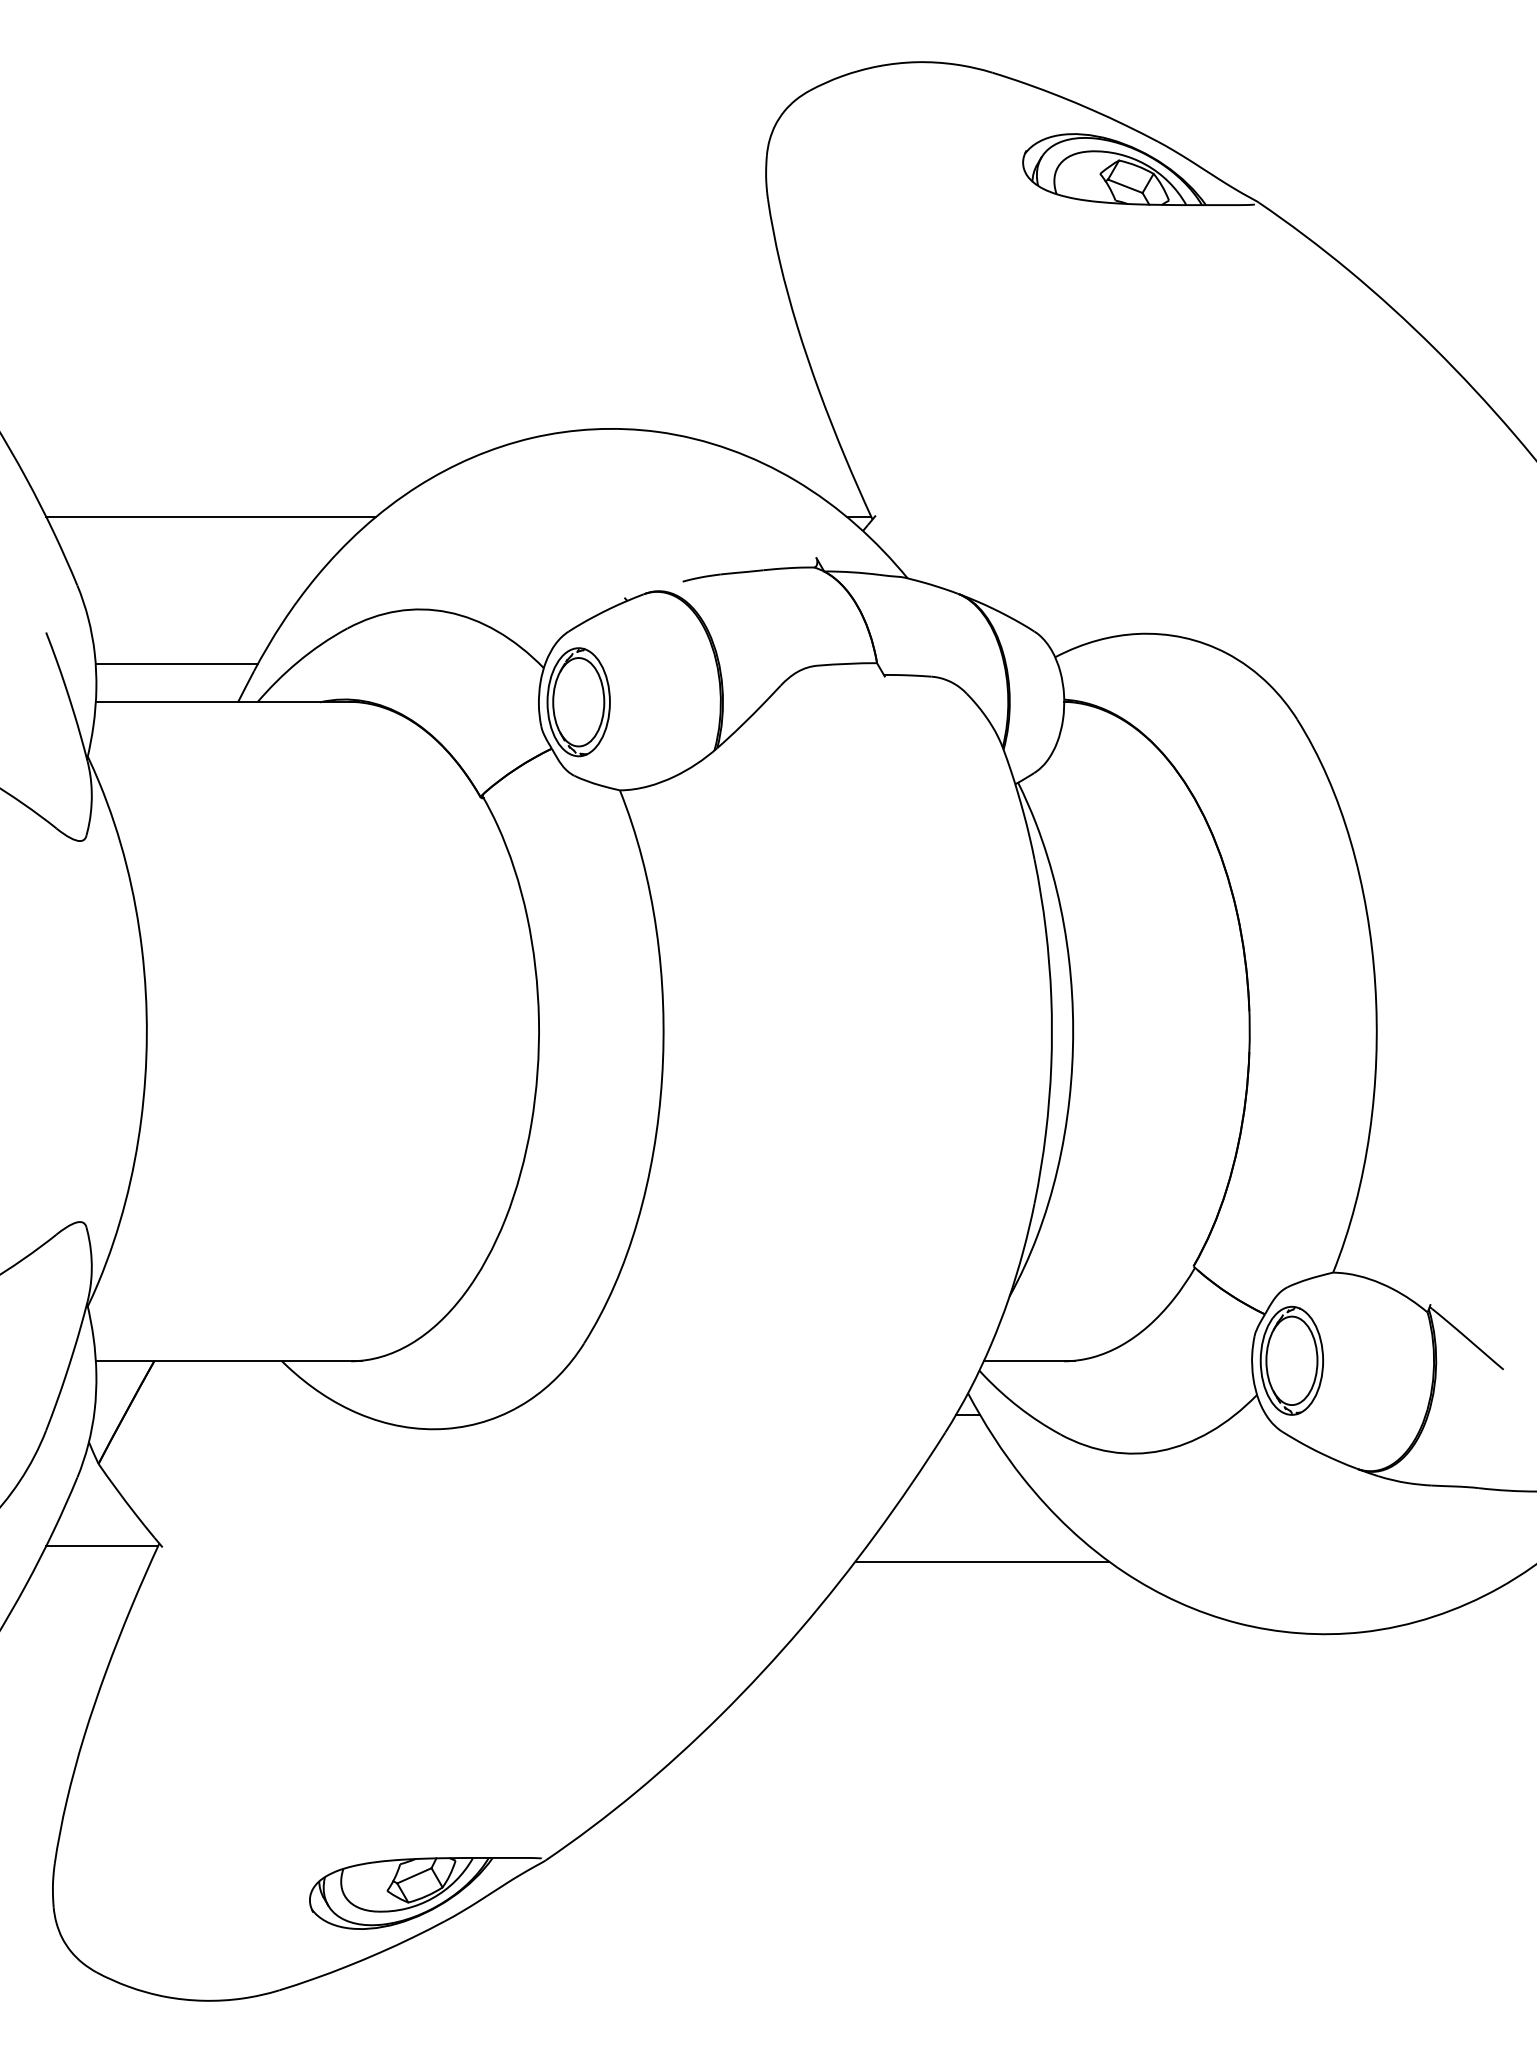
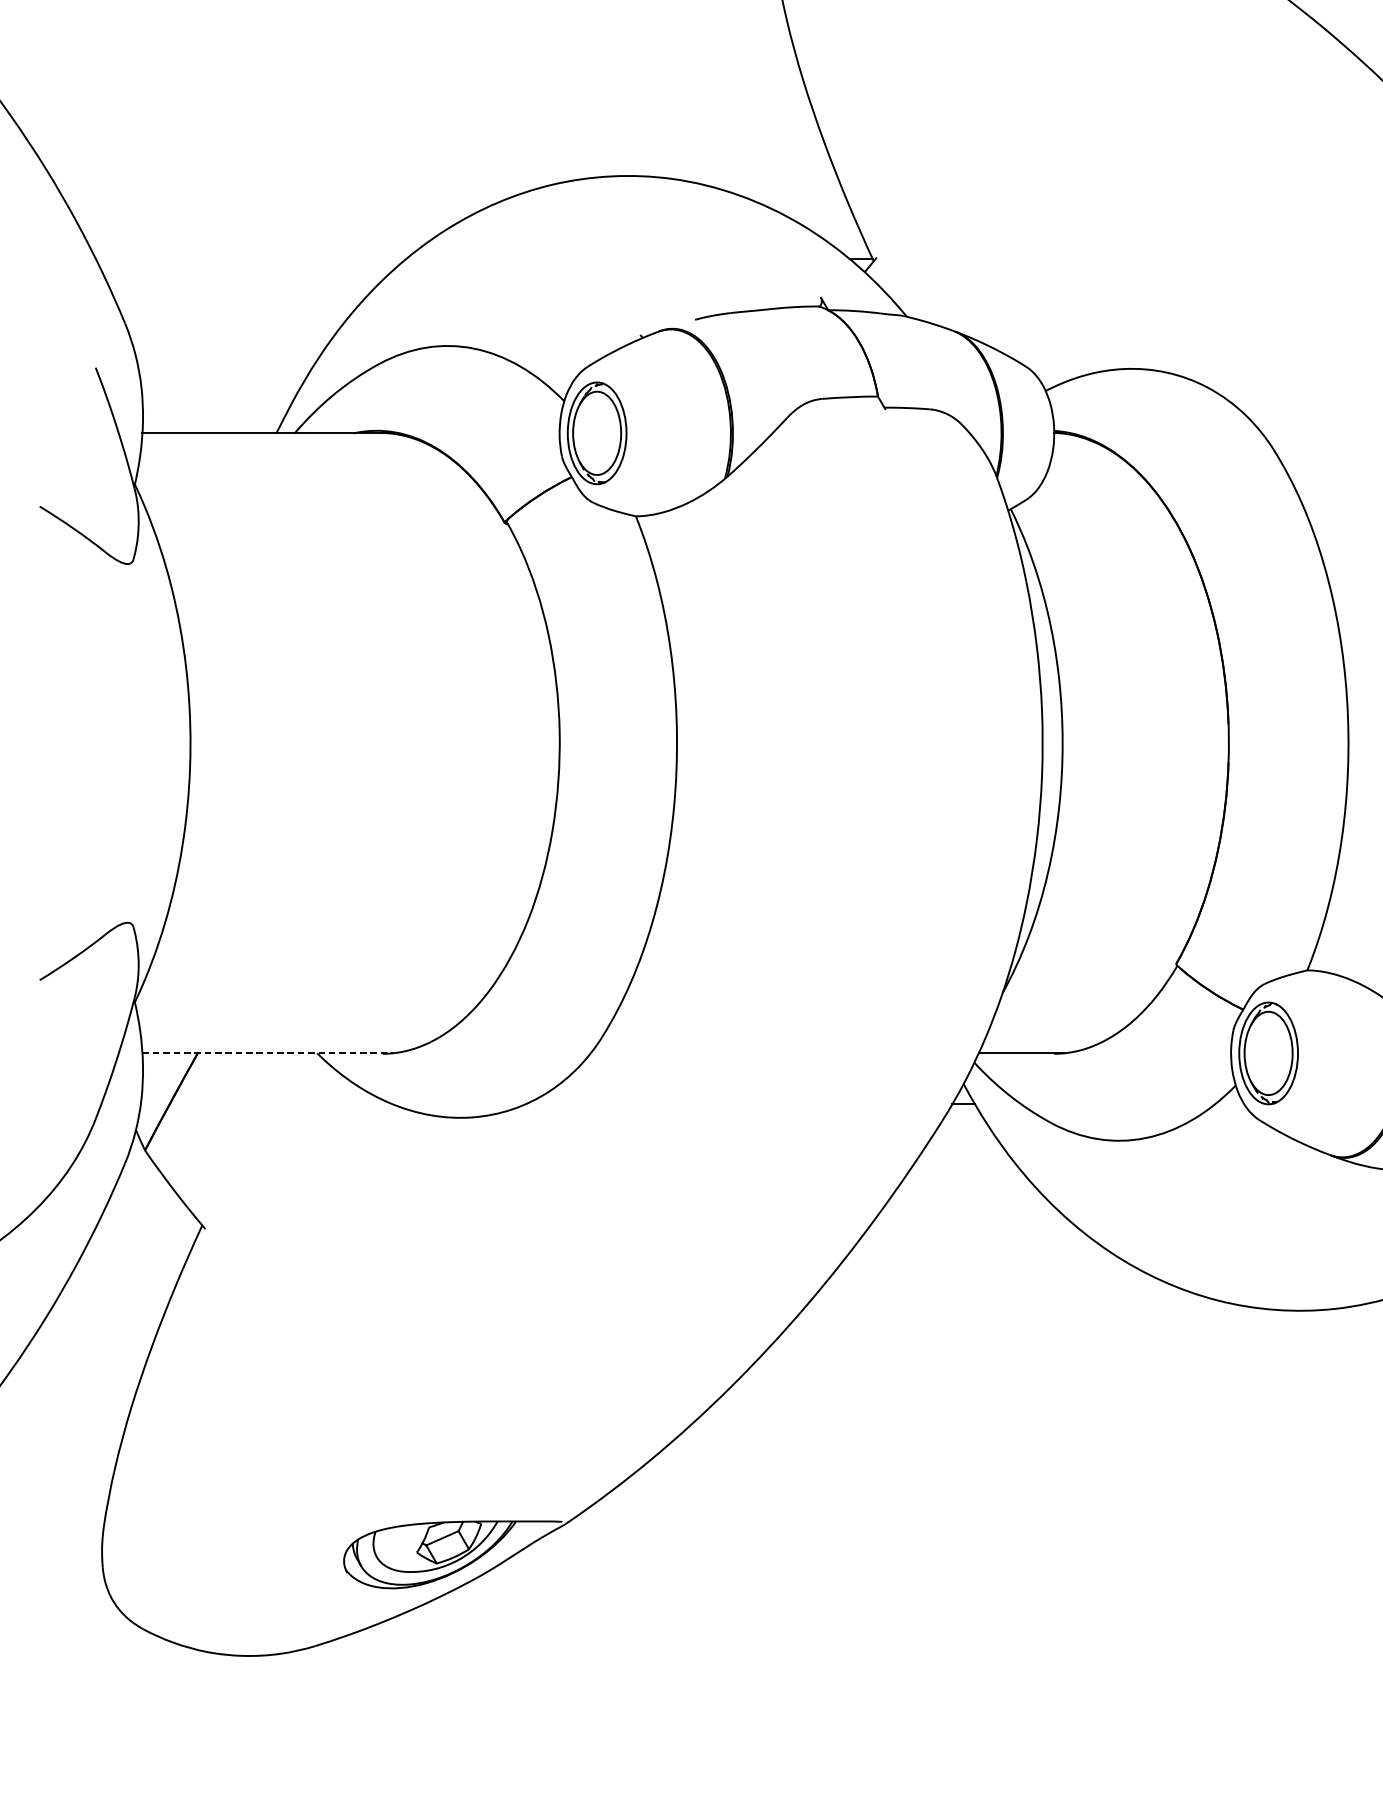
line: (211, 516) -> (251, 258), removed
line: (176, 663) -> (218, 396), removed
line: (228, 1360) -> (267, 1053), solid -> dashed
line: (102, 1546) -> (148, 1228), removed
line: (982, 1561) -> (977, 1242), removed

